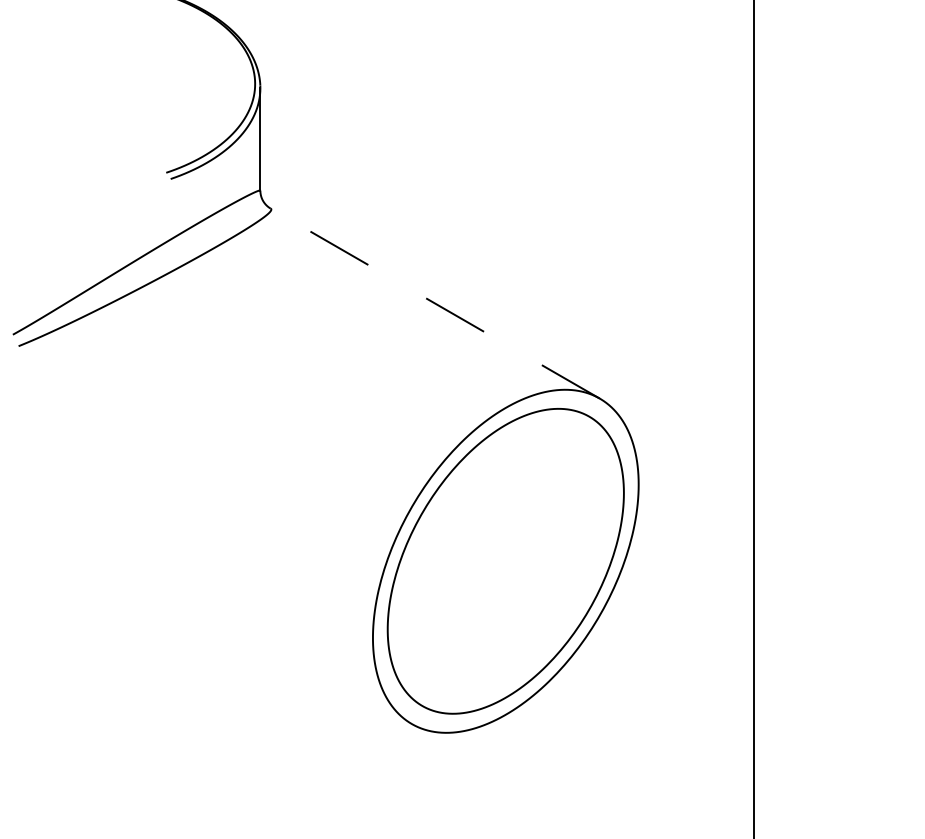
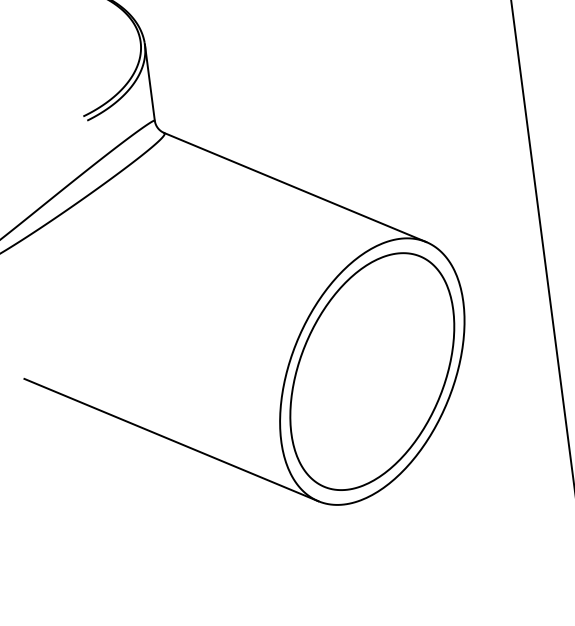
line: (435, 303) -> (295, 187), dashed -> solid
line: (226, 617) -> (170, 440), added

